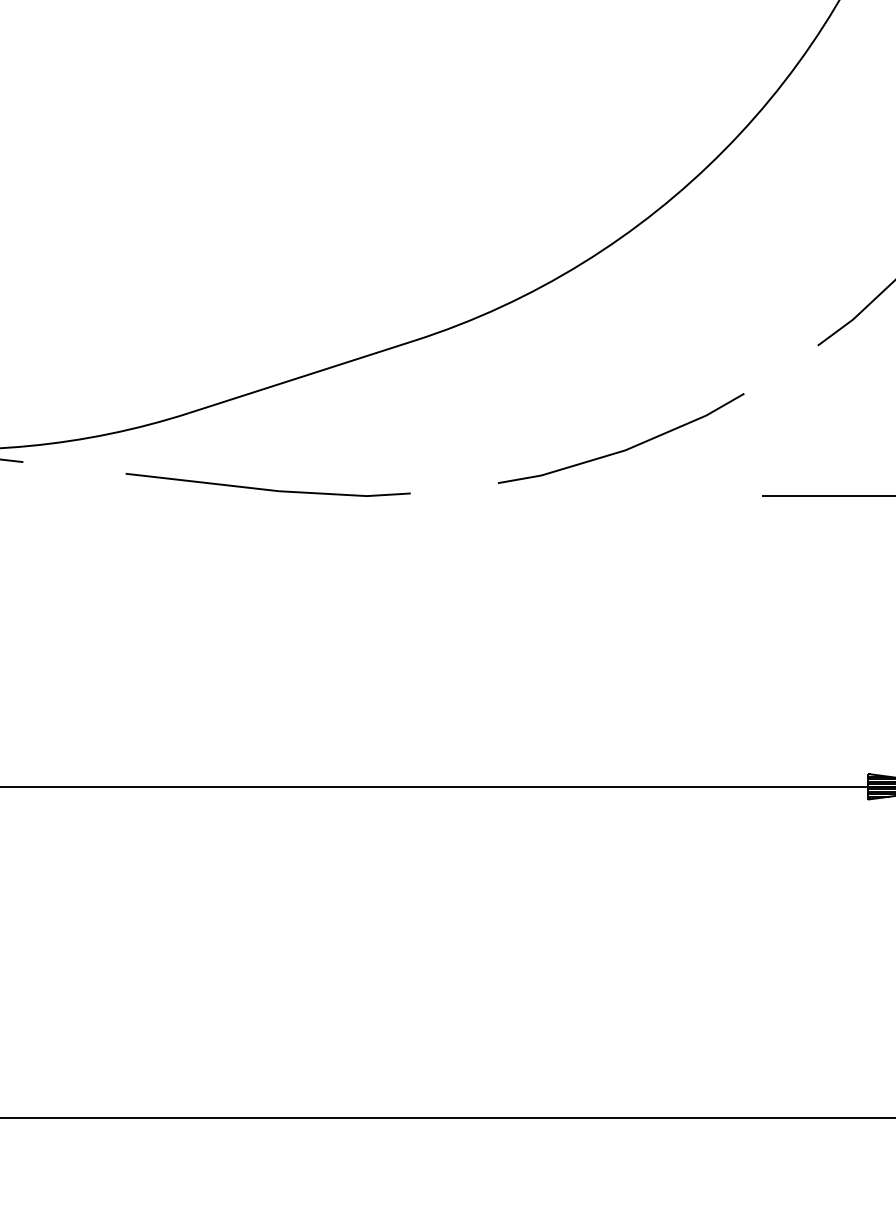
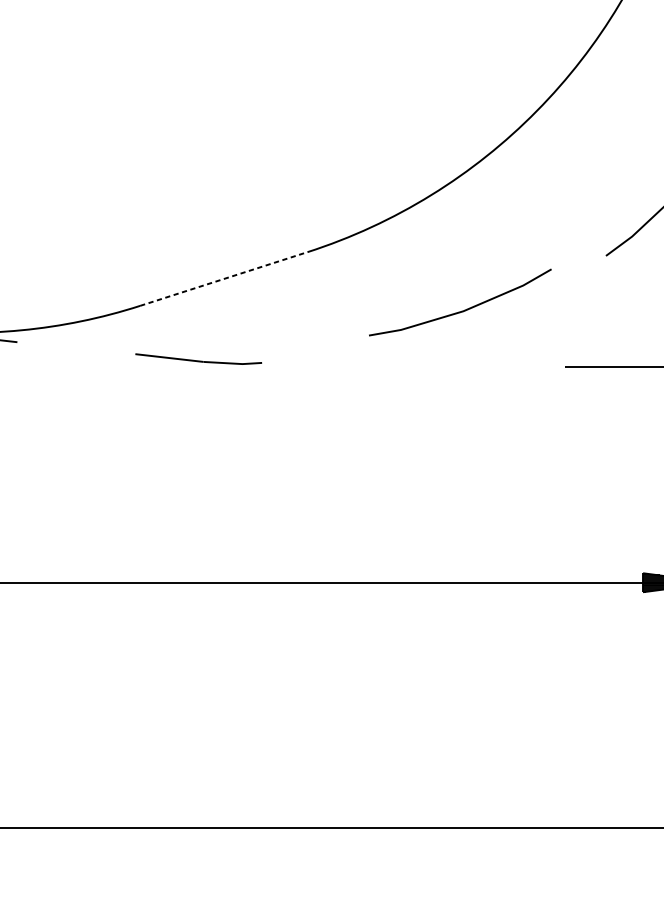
line: (302, 376) -> (224, 278), solid -> dashed
line: (626, 448) -> (464, 309), moved
part: (267, 484) -> (198, 358), size x0.6

